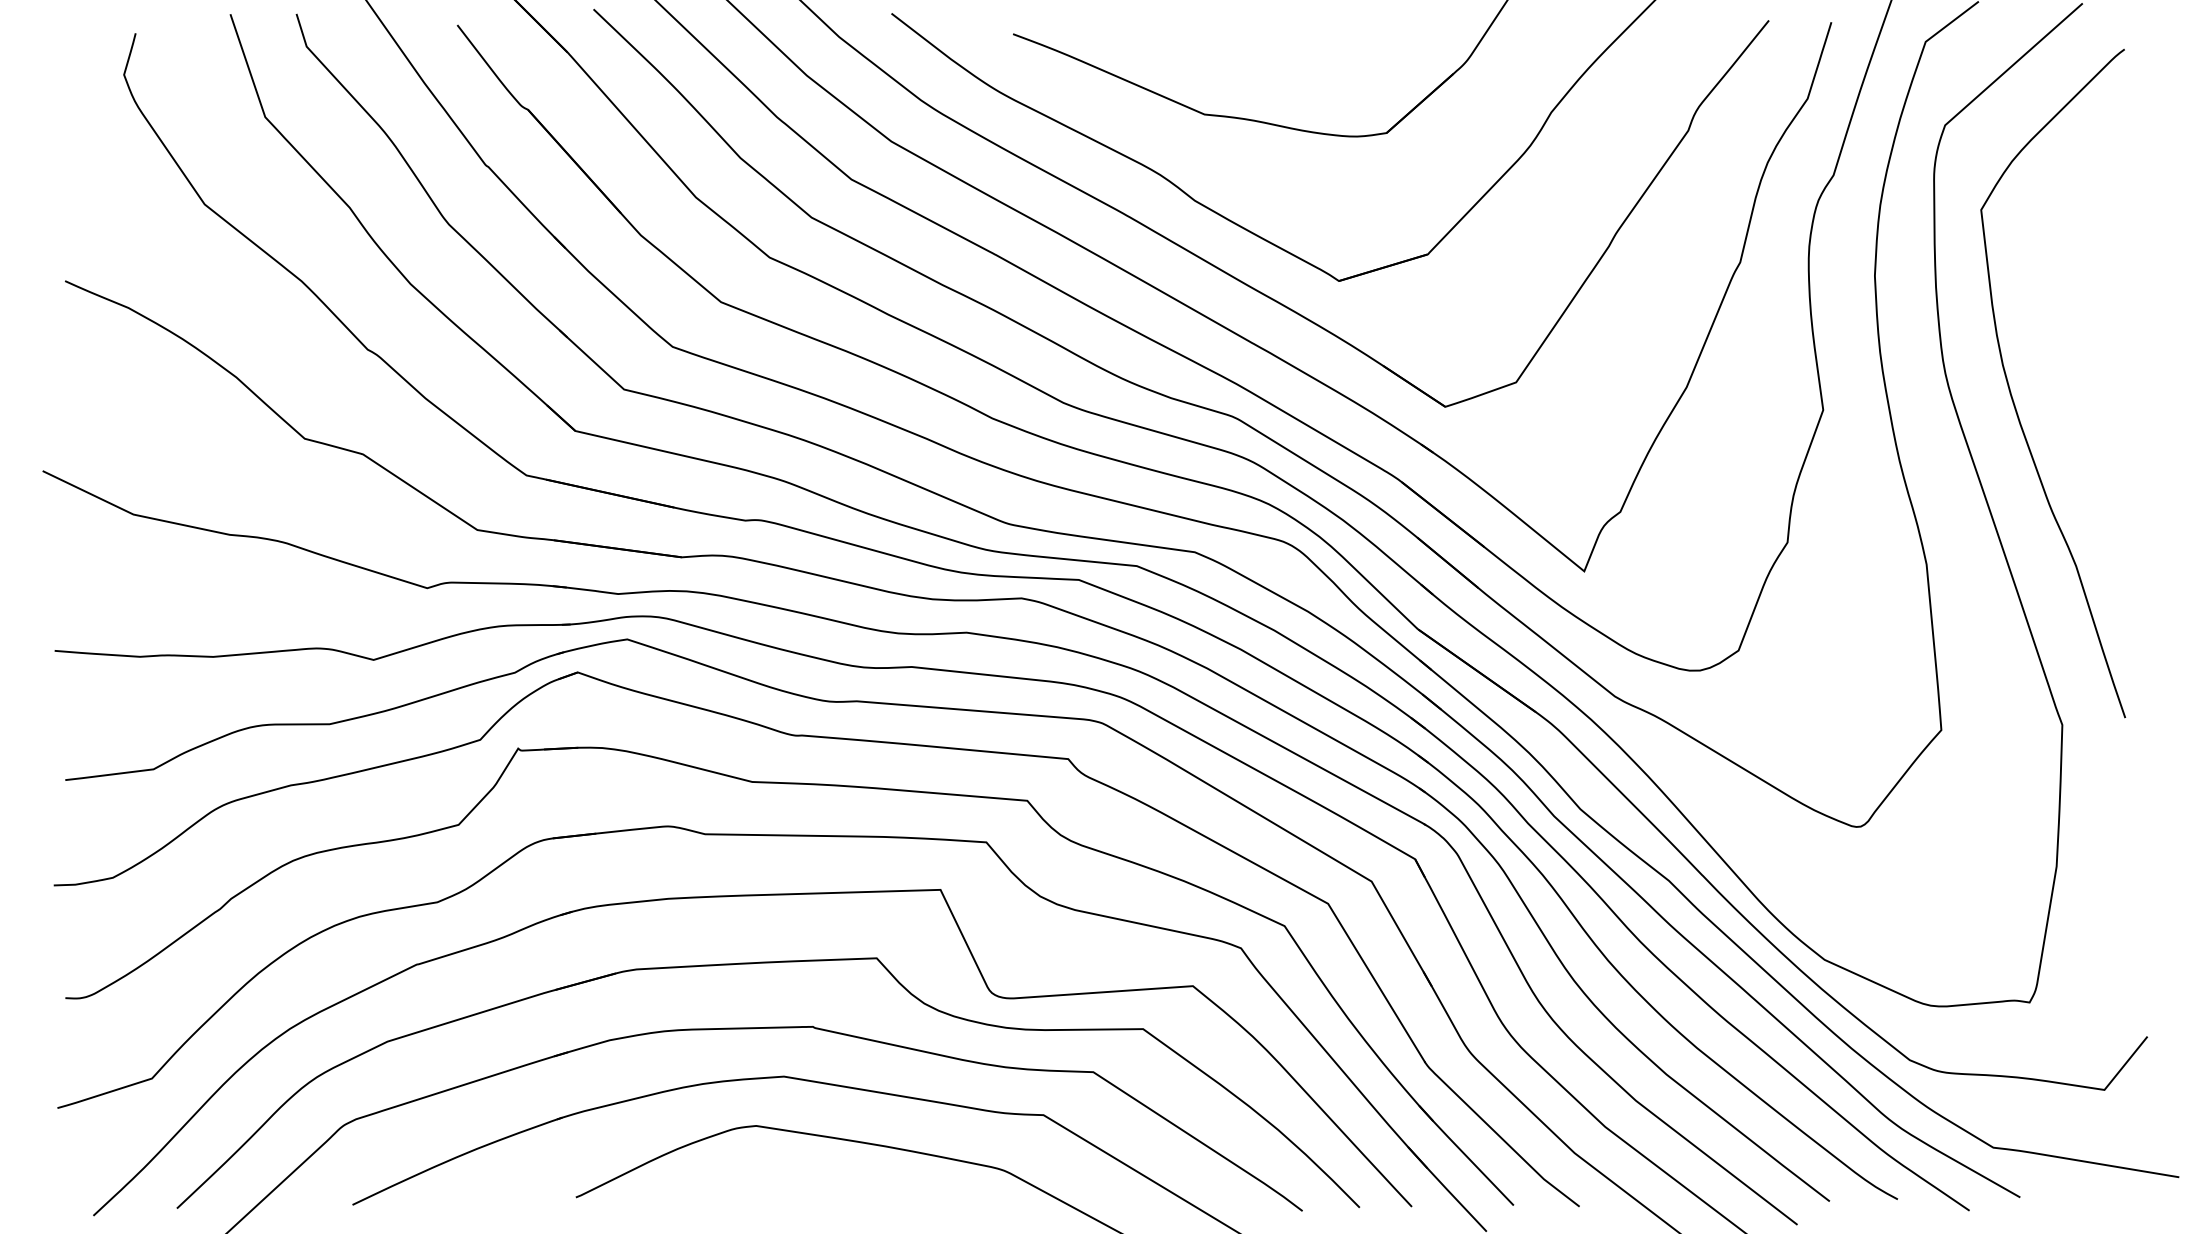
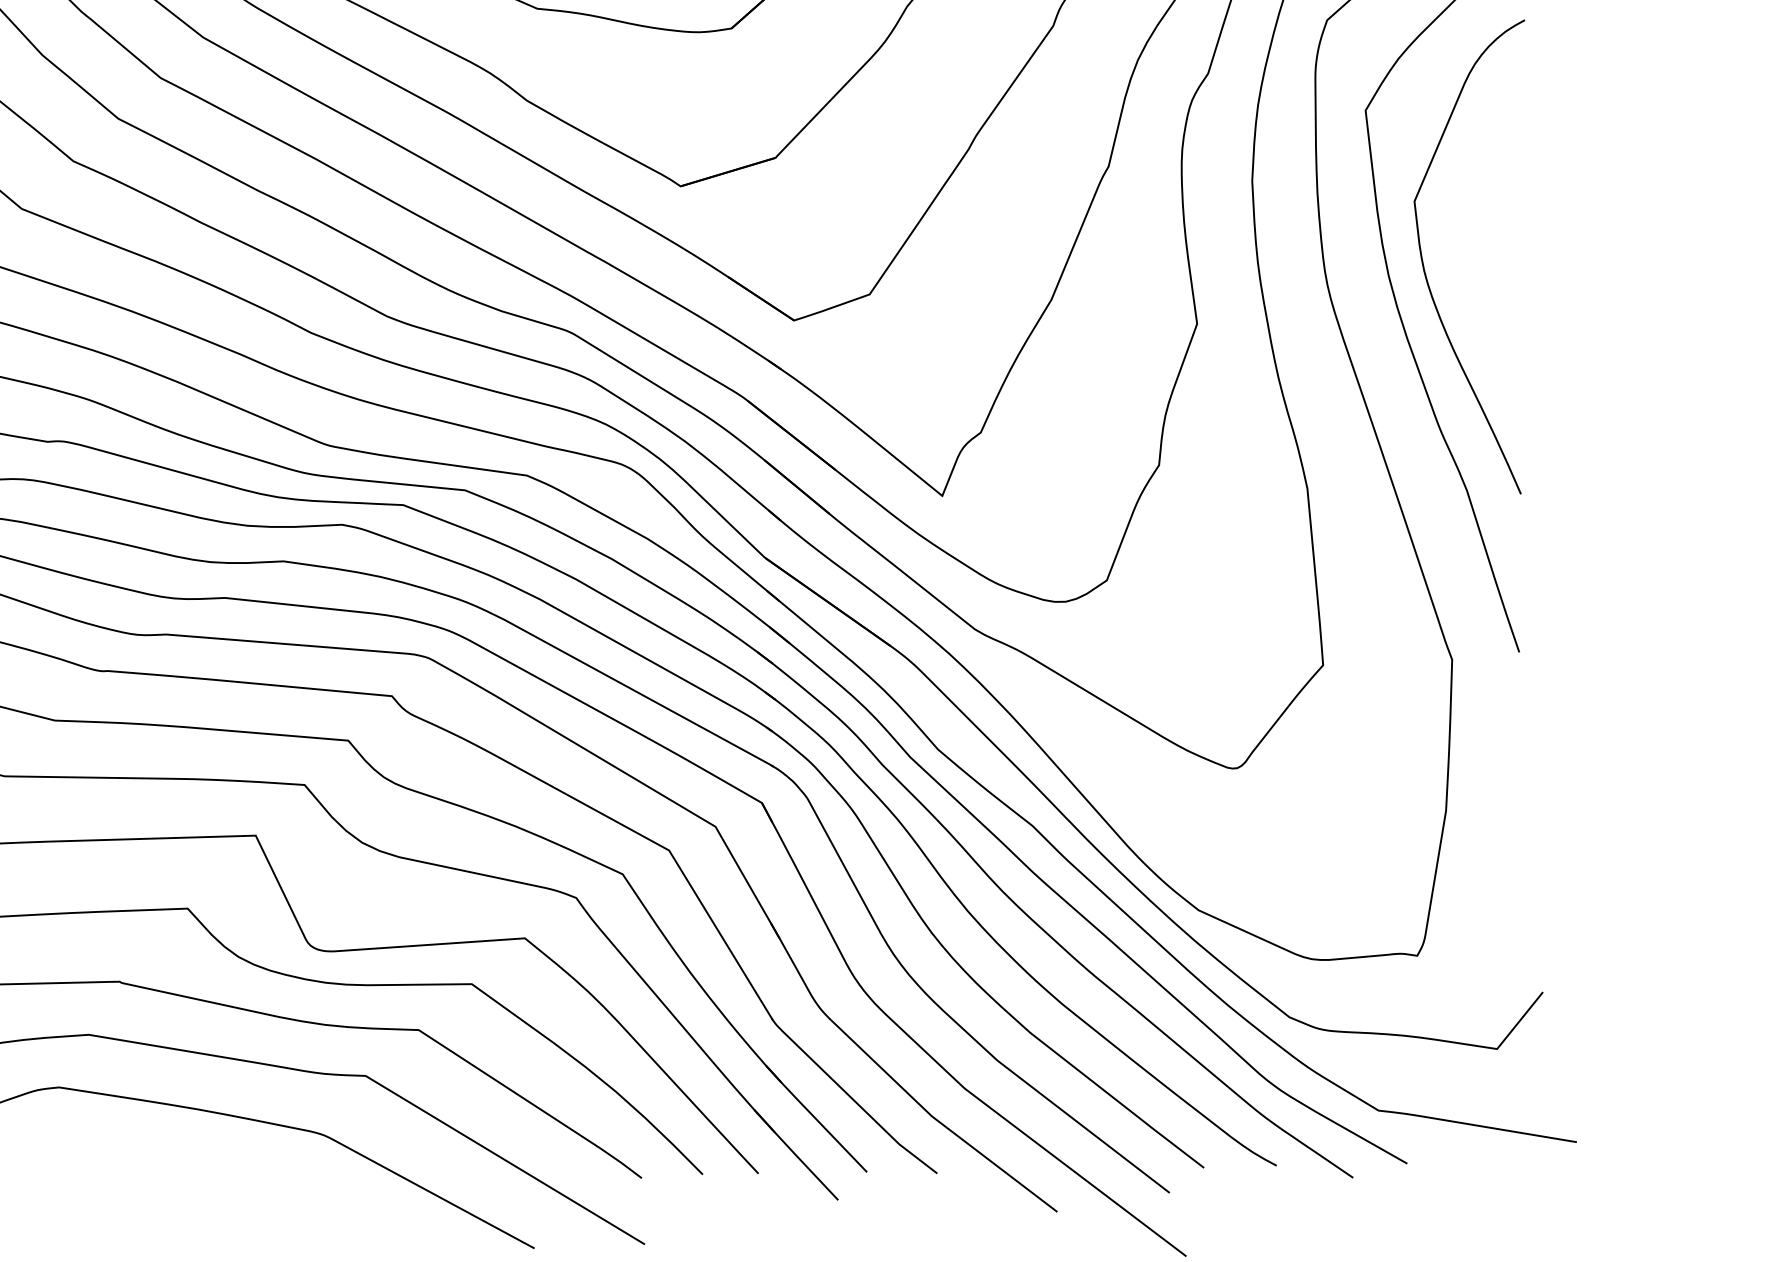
curve: (2036, 355) -> (1424, 265), added

